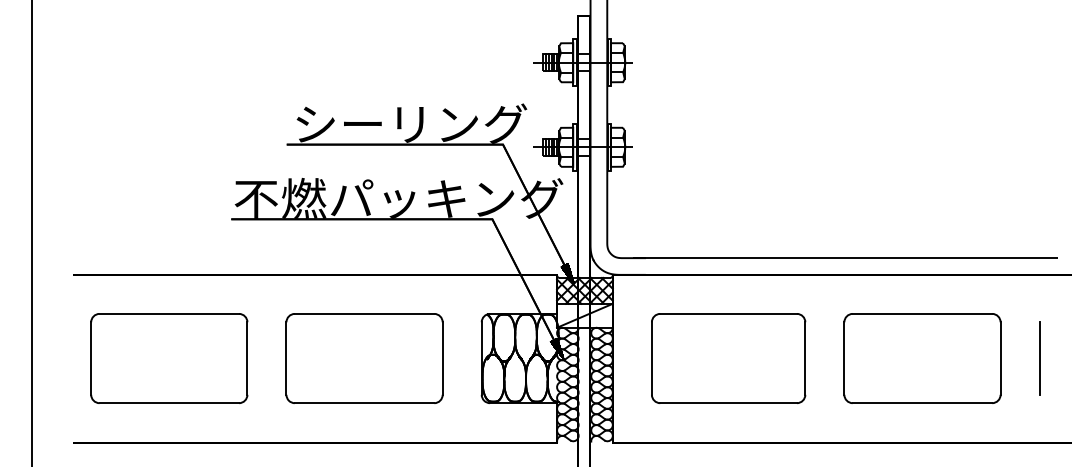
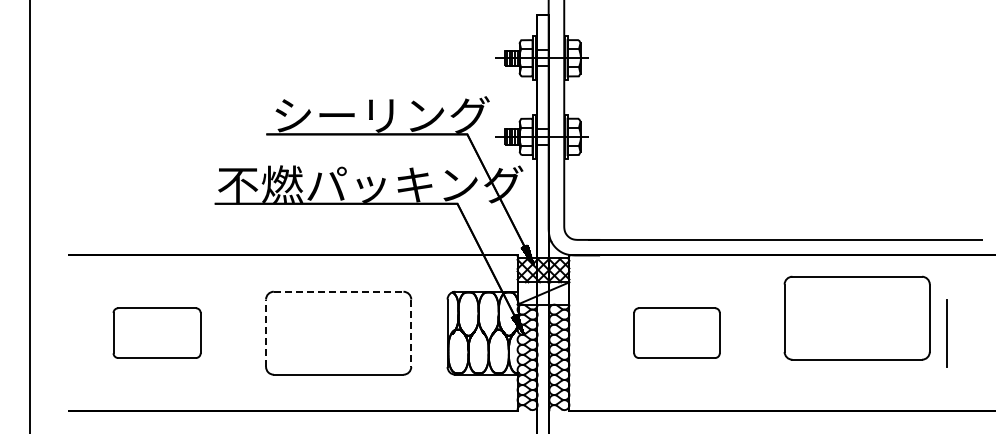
line: (364, 313) -> (338, 291), solid -> dashed
part: (168, 357) -> (156, 332), size x0.6
part: (728, 357) -> (676, 332), size x0.6
part: (921, 357) -> (856, 317), moved
line: (286, 358) -> (266, 333), solid -> dashed
line: (442, 358) -> (411, 333), solid -> dashed
line: (1038, 358) -> (946, 333), moved

